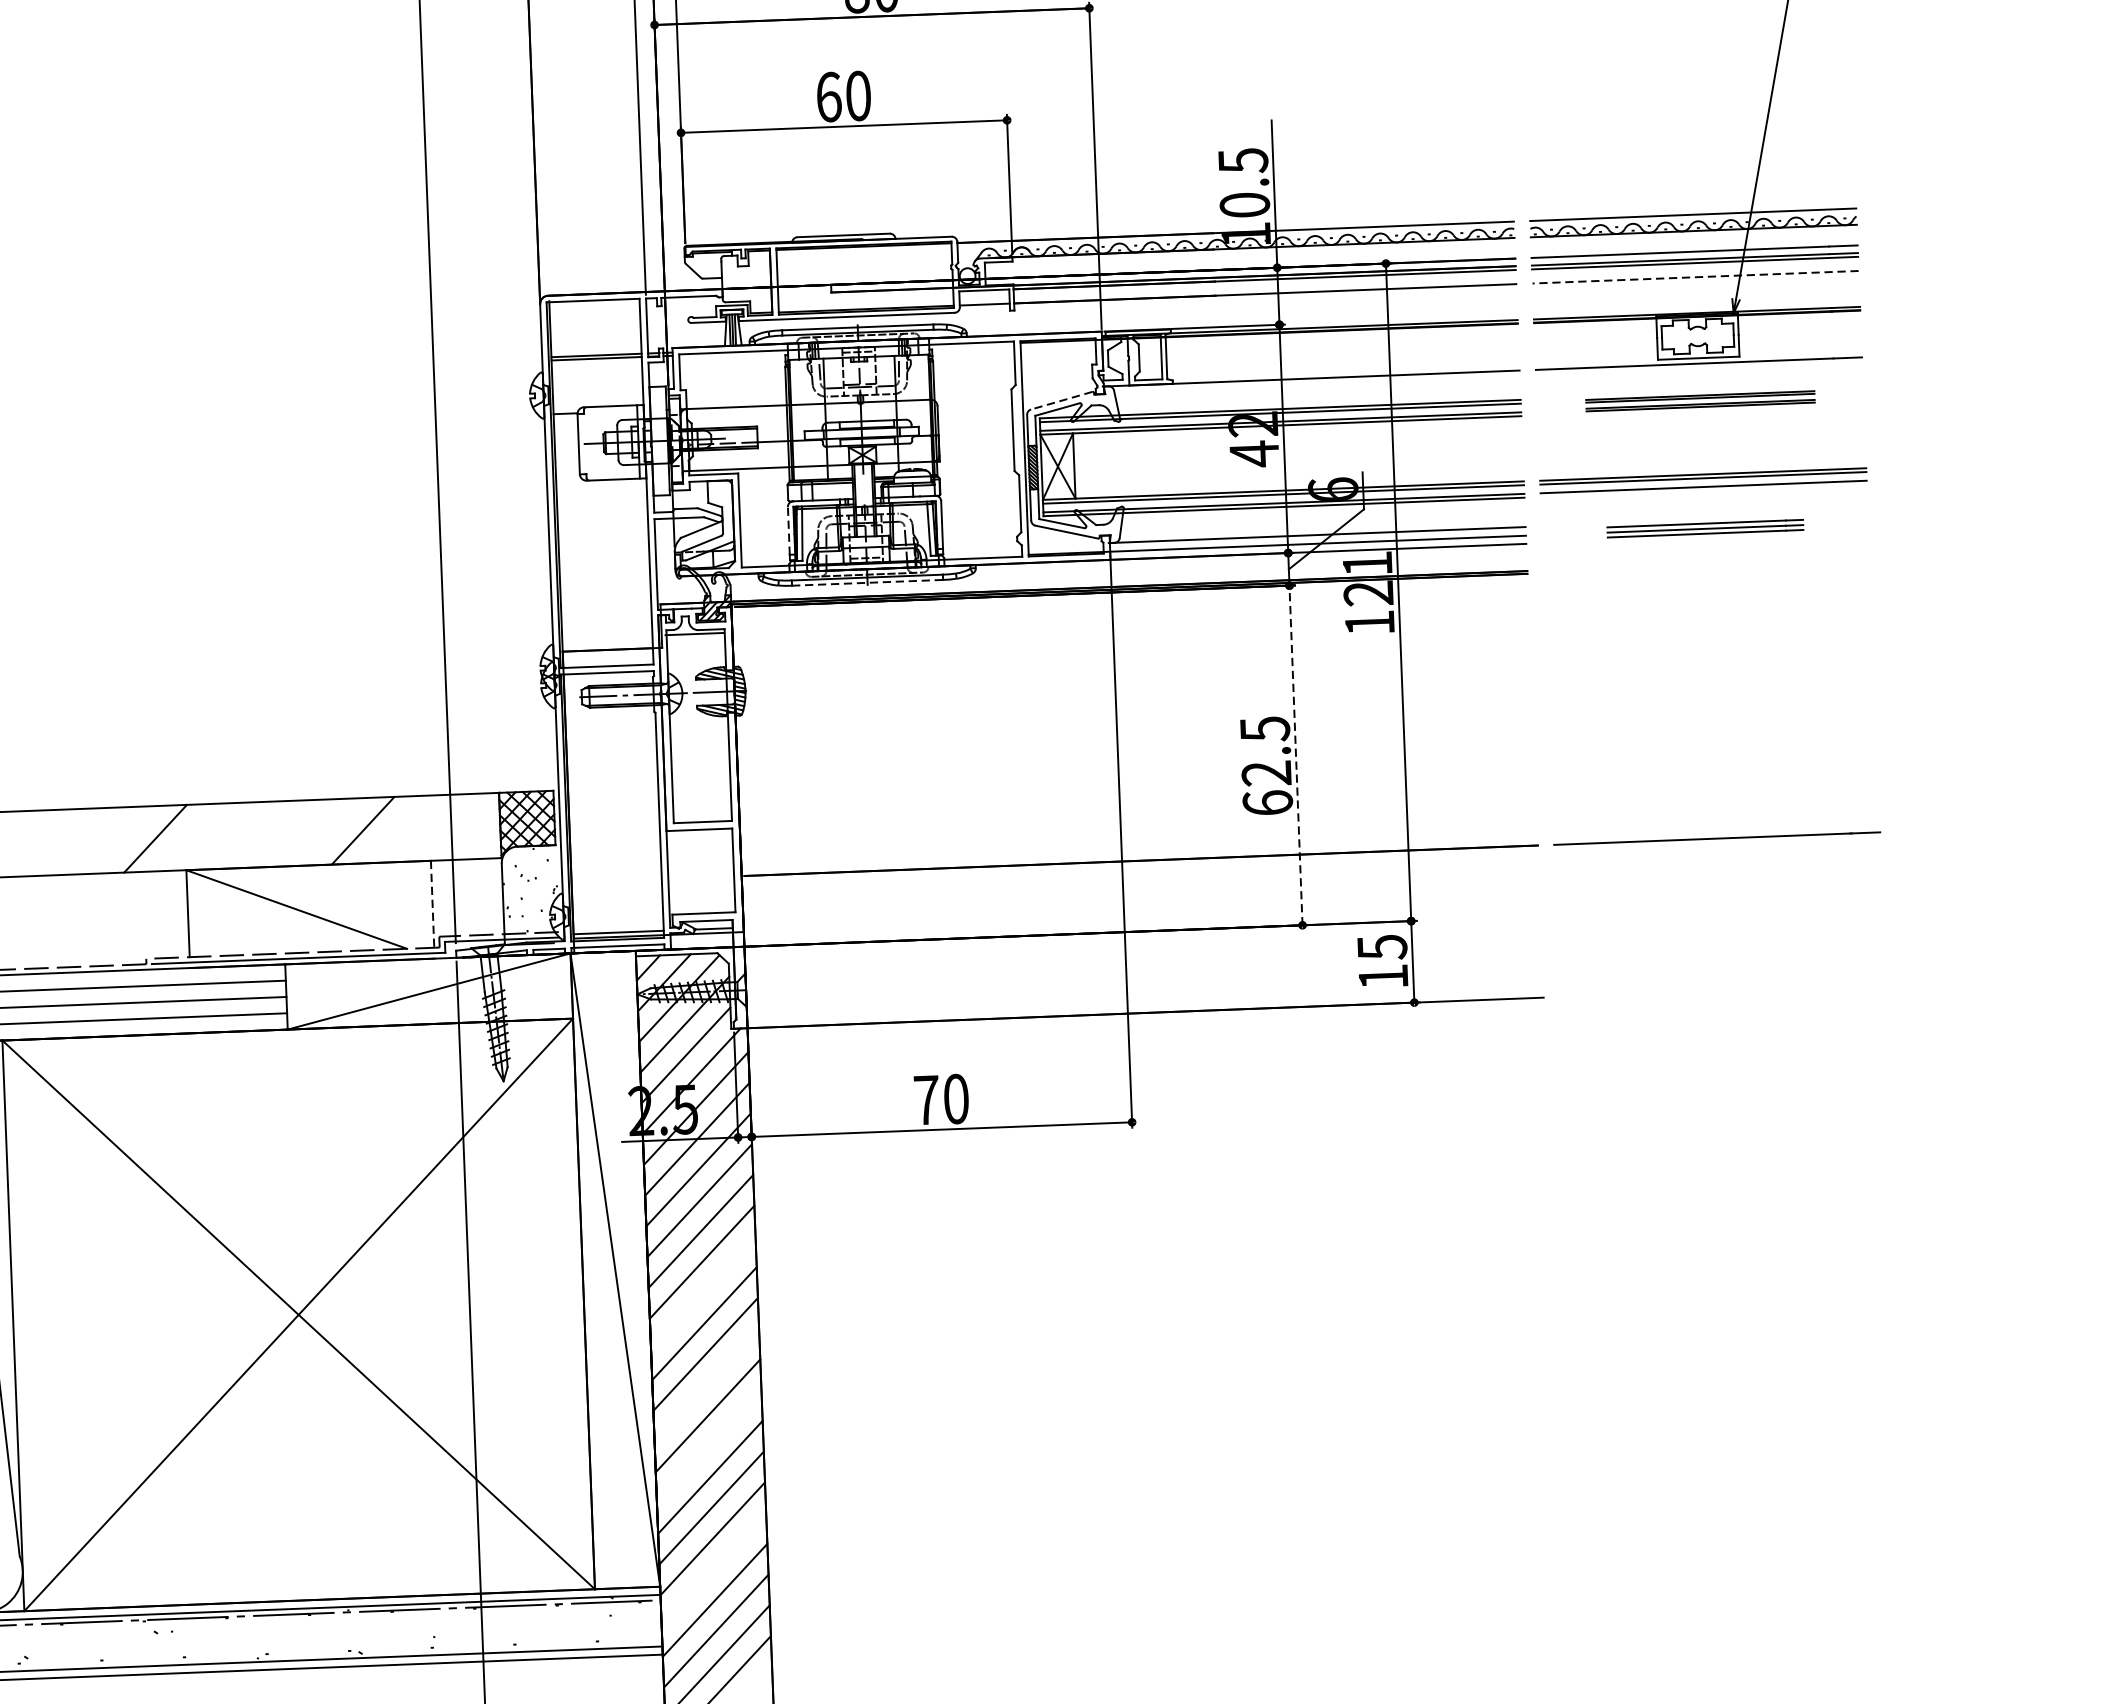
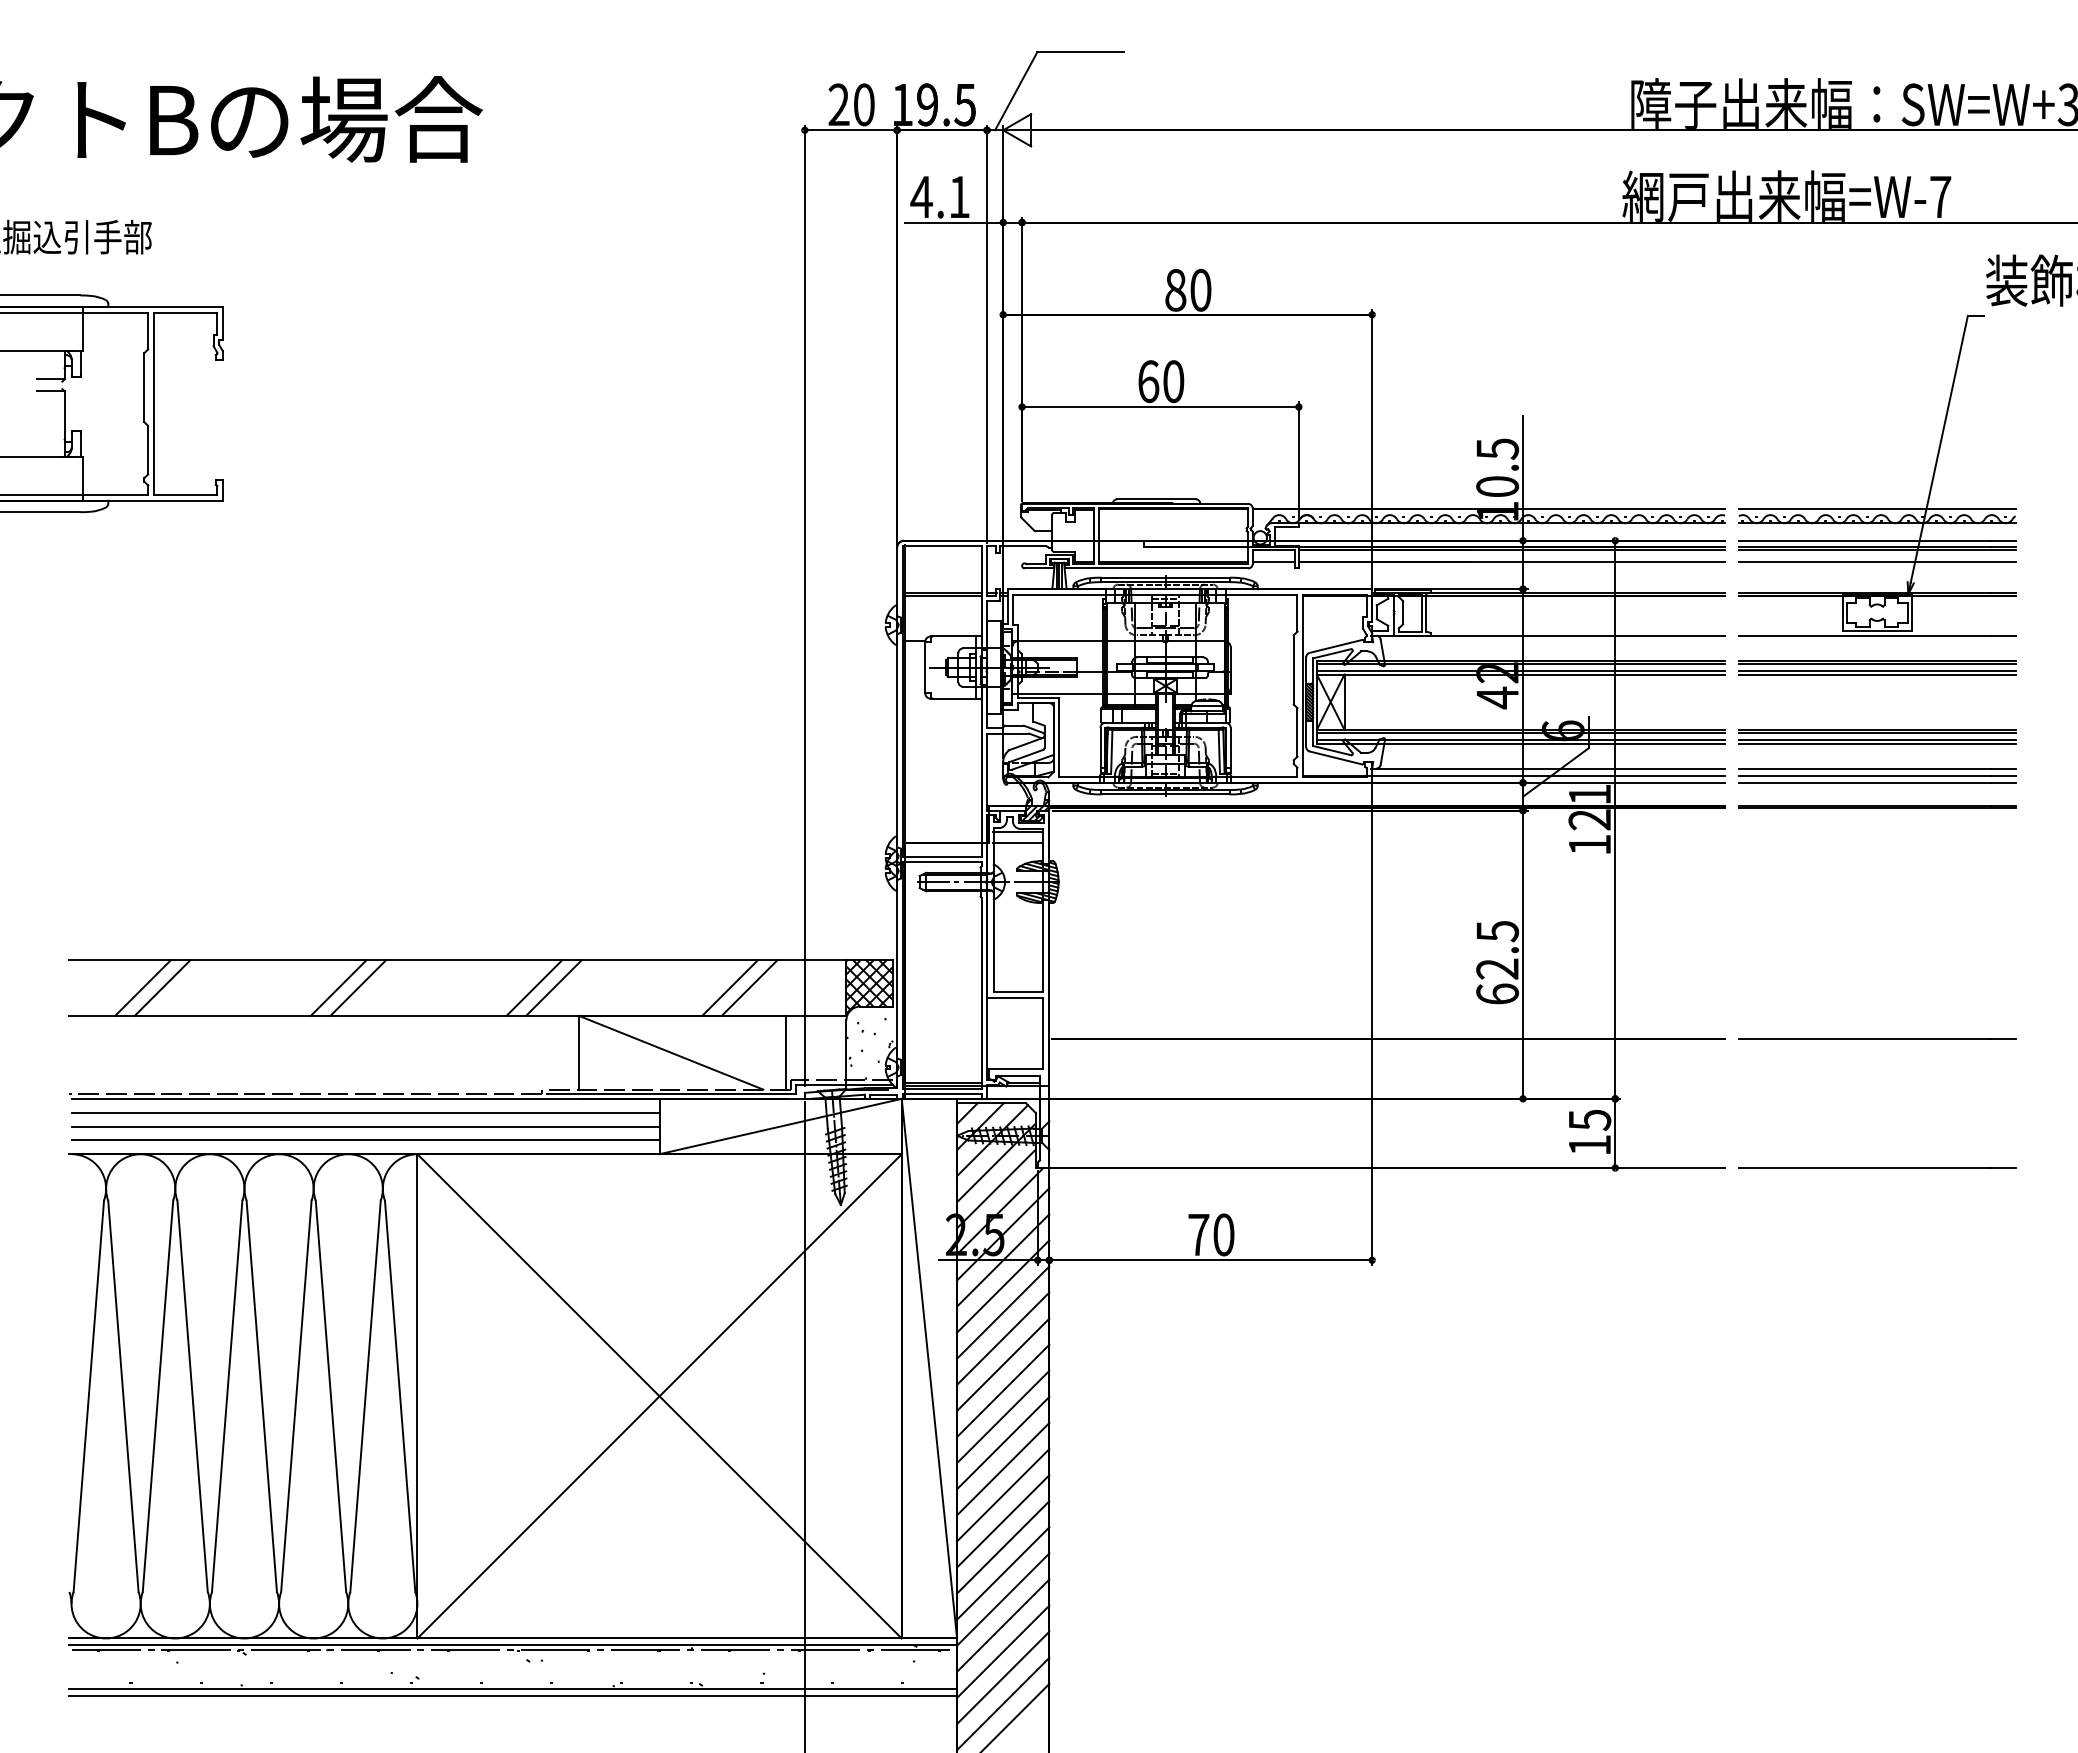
line: (1694, 277) -> (1876, 562), dashed -> solid
line: (1061, 400) -> (1335, 646), dashed -> solid
part: (1700, 401) -> (1877, 667), size x1.43
line: (1702, 490) -> (1876, 743), added
part: (1705, 528) -> (1877, 775), size x1.67
line: (788, 530) -> (1100, 747), dashed -> solid
line: (1706, 564) -> (1877, 806), added
line: (868, 582) -> (1166, 794), dashed -> solid
line: (695, 646) -> (1017, 842), added
line: (1296, 755) -> (1523, 954), dashed -> solid
line: (386, 829) -> (749, 987), added
line: (131, 838) -> (533, 987), added
line: (432, 904) -> (786, 1052), dashed -> solid
line: (1723, 990) -> (1877, 1167), added
line: (703, 1292) -> (1003, 1390), added
line: (707, 1385) -> (1003, 1469), added
line: (709, 1446) -> (1003, 1521), added
line: (714, 1569) -> (1003, 1625), added

